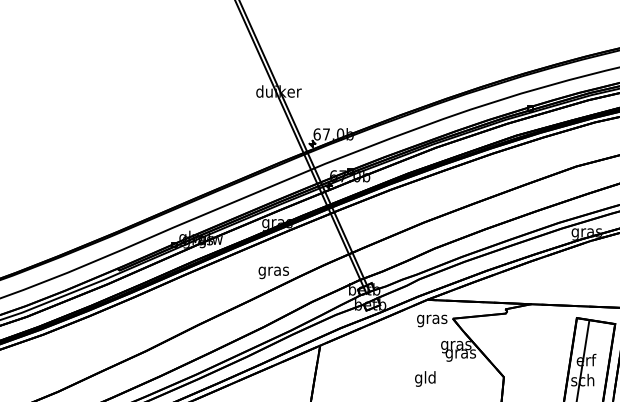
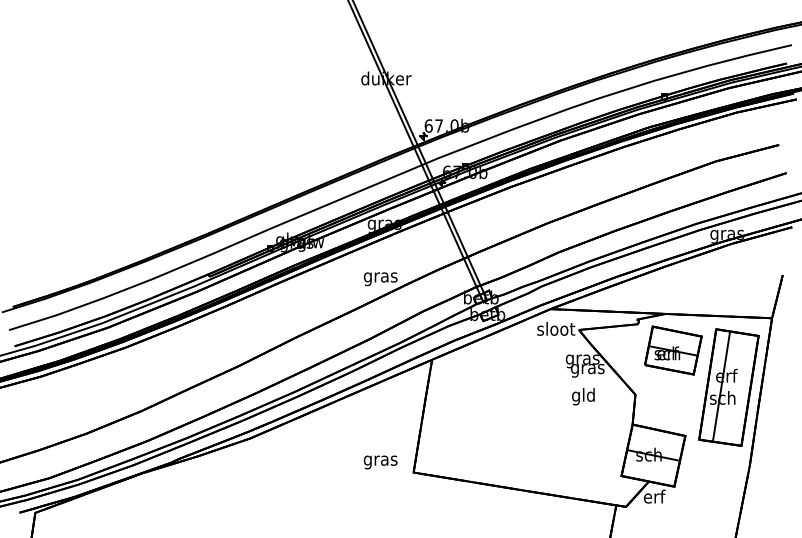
text: (432, 319) -> (556, 330), gras -> sloot
part: (538, 337) -> (673, 350), added
text: (425, 378) -> (583, 396), moved

